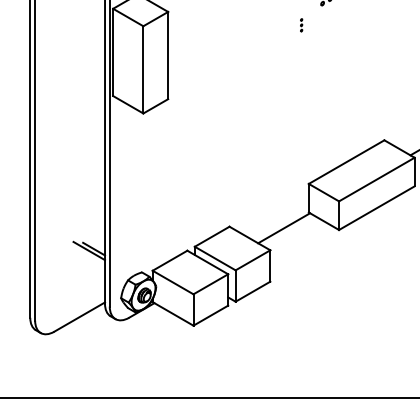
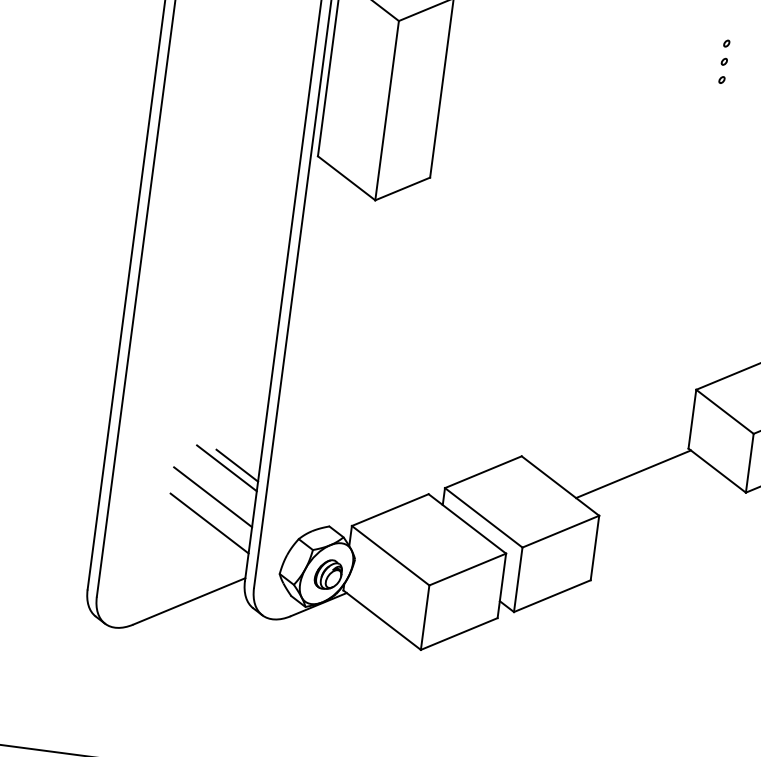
part: (301, 25) -> (724, 62), size x1.67
line: (84, 265) -> (213, 496), added
line: (84, 278) -> (209, 523), added

